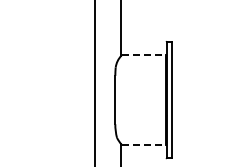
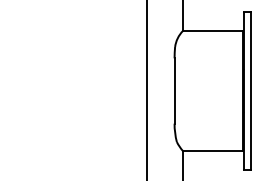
line: (144, 55) -> (214, 30), dashed -> solid
line: (144, 144) -> (214, 151), dashed -> solid

